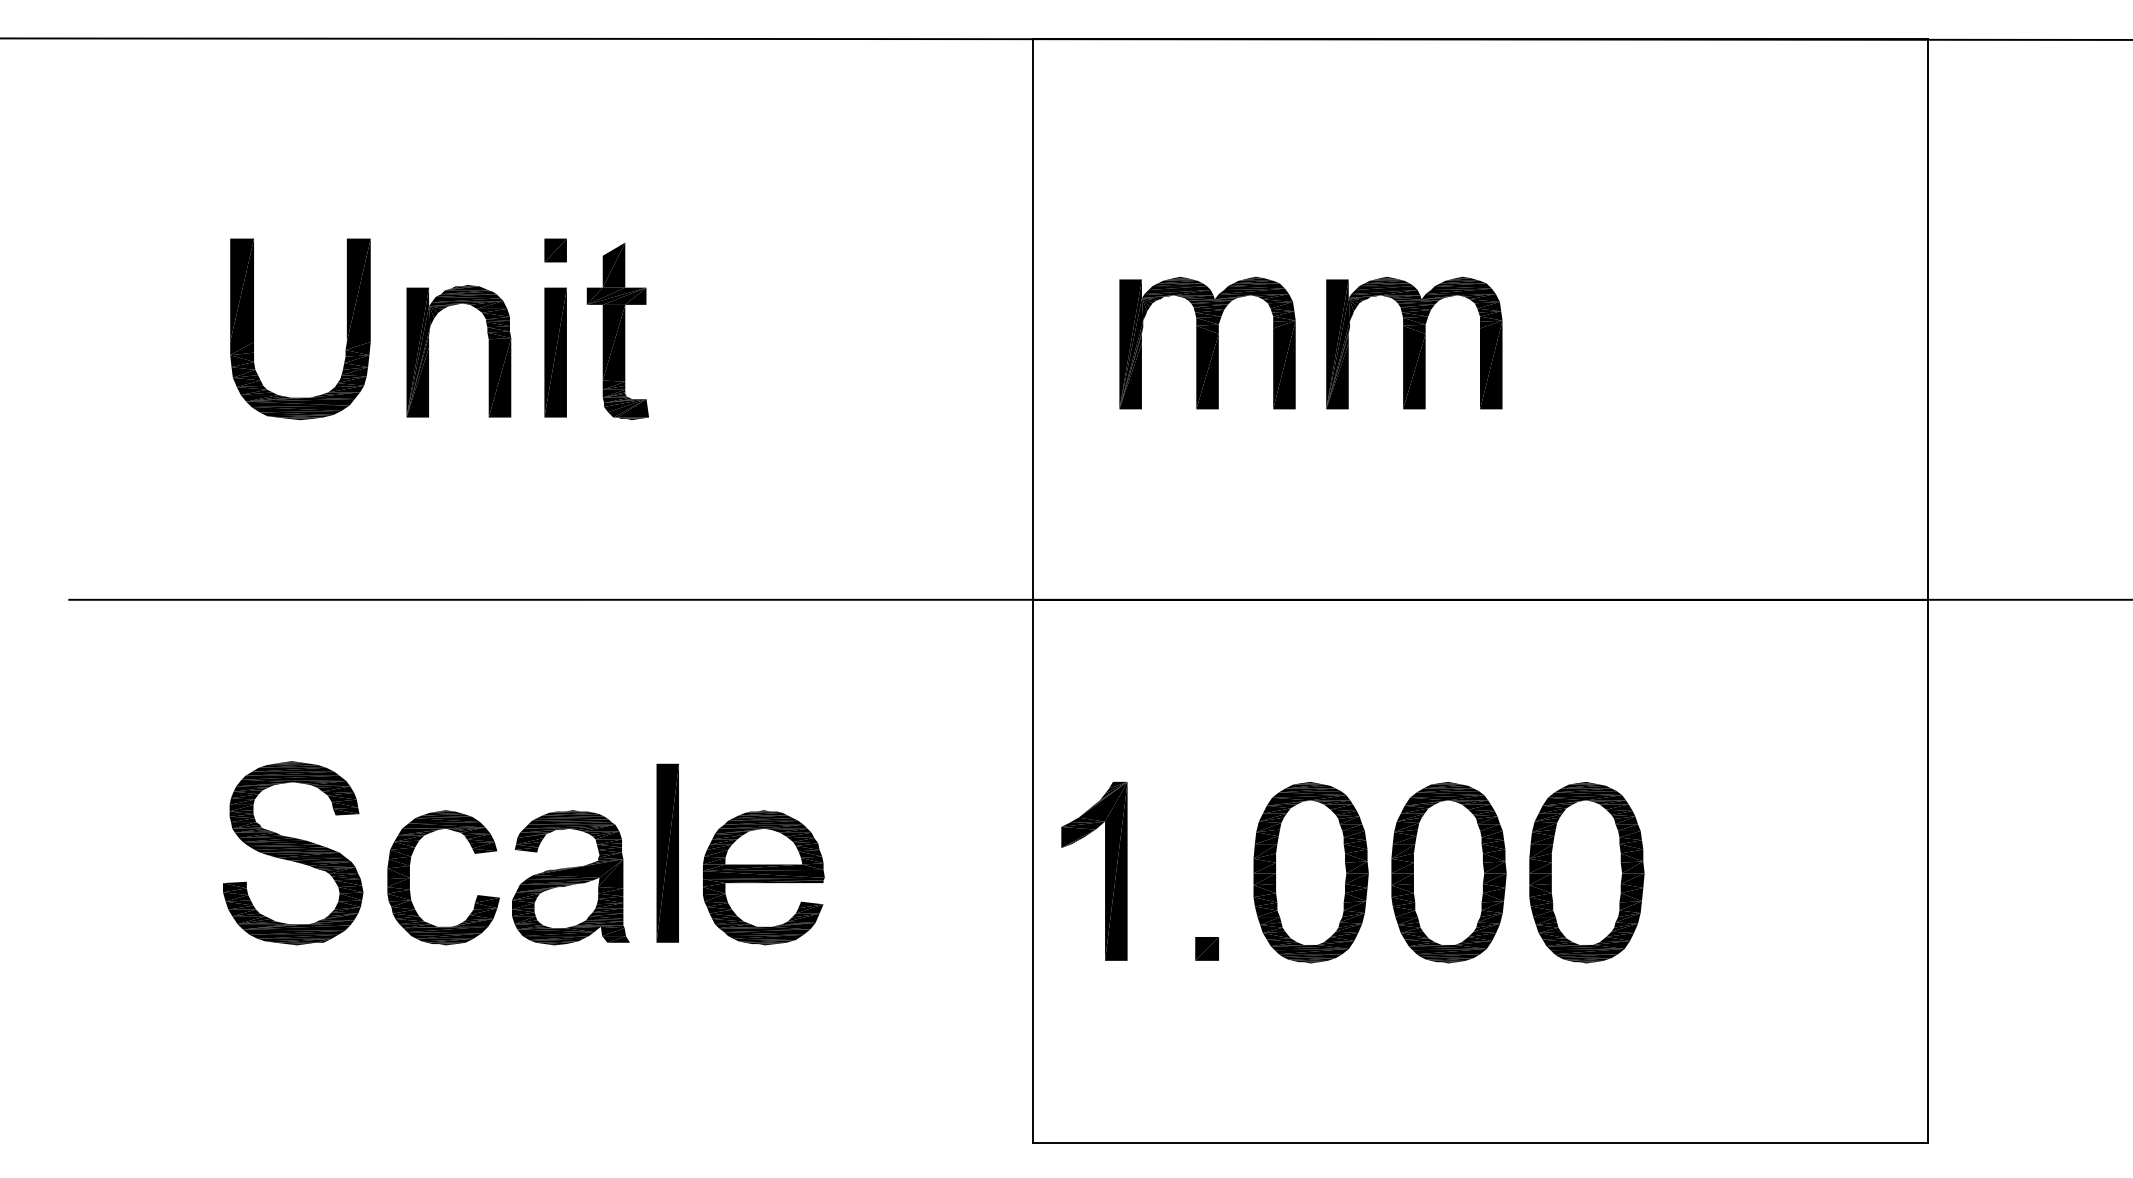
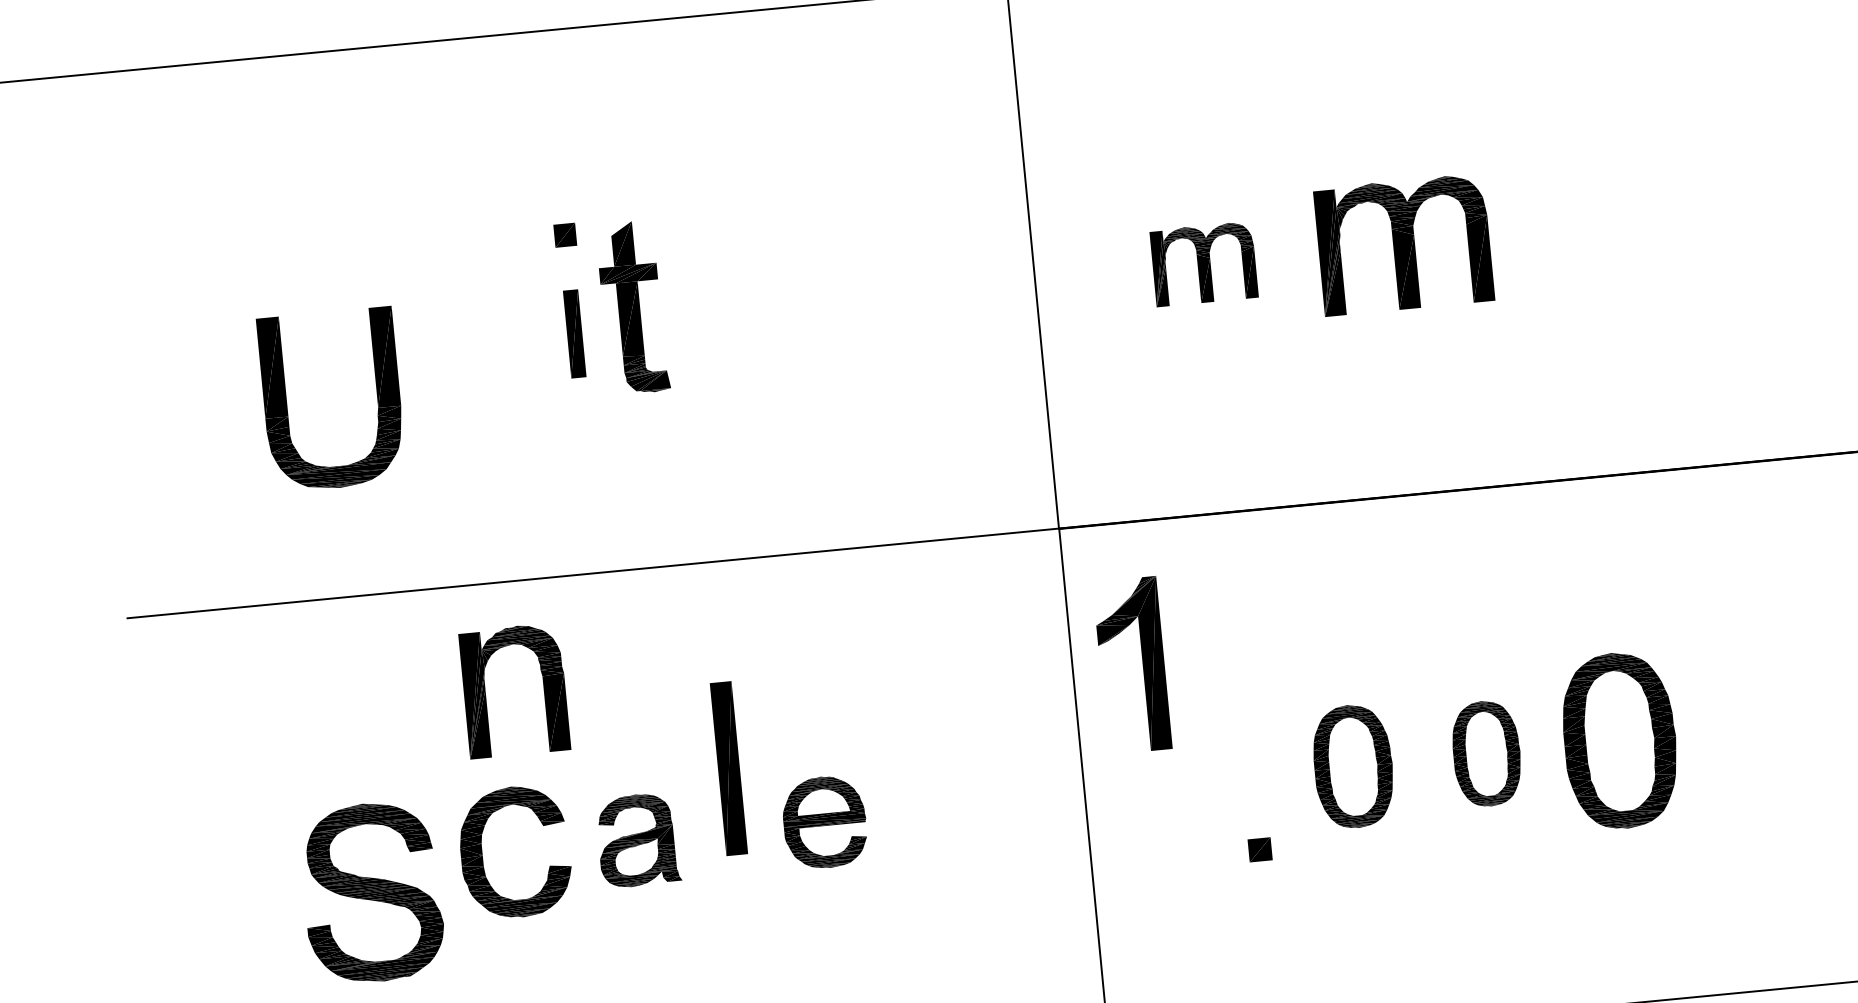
part: (253, 329) -> (286, 404), moved
part: (1207, 342) -> (1204, 263), size x0.6
part: (428, 351) -> (485, 693), moved
part: (555, 352) -> (574, 333), size x0.7
part: (667, 852) -> (728, 767), moved
part: (293, 853) -> (372, 892), moved
part: (1105, 870) -> (1143, 663), moved
part: (1310, 872) -> (1352, 766), size x0.7
part: (1448, 872) -> (1486, 753), size x0.6
part: (570, 877) -> (637, 840), size x0.7
part: (763, 877) -> (824, 822), size x0.7

